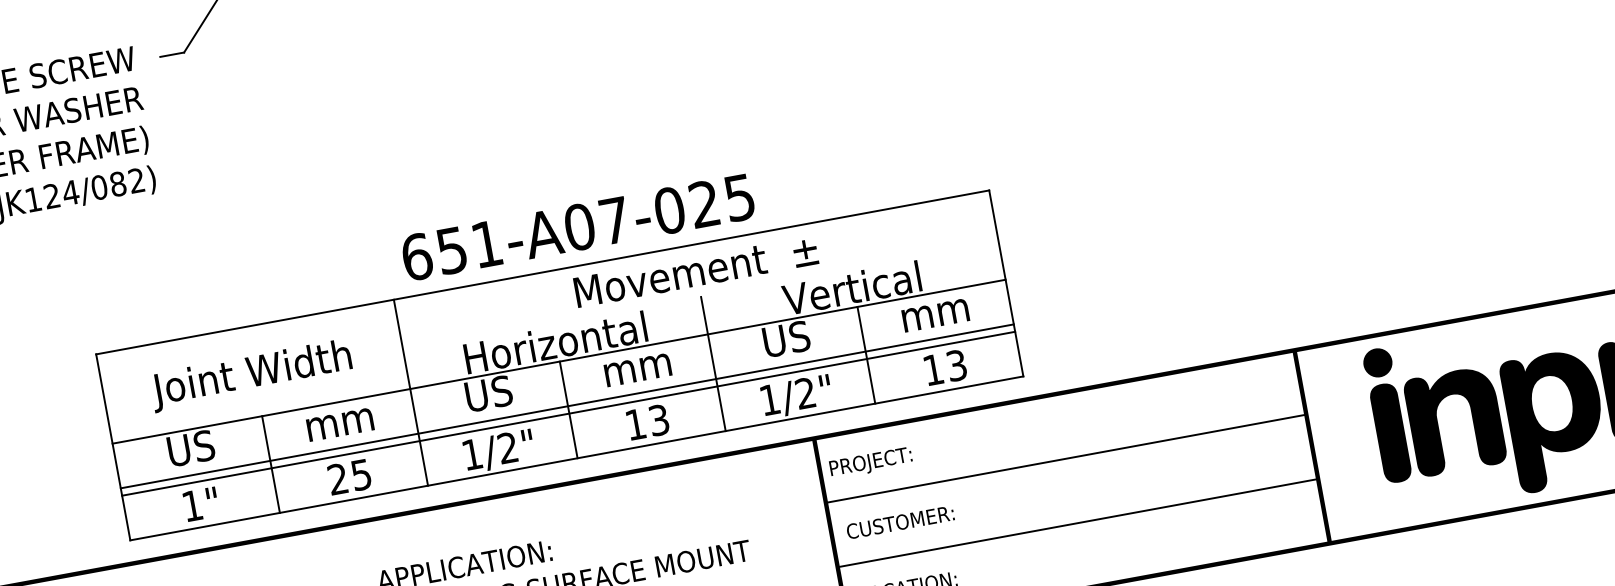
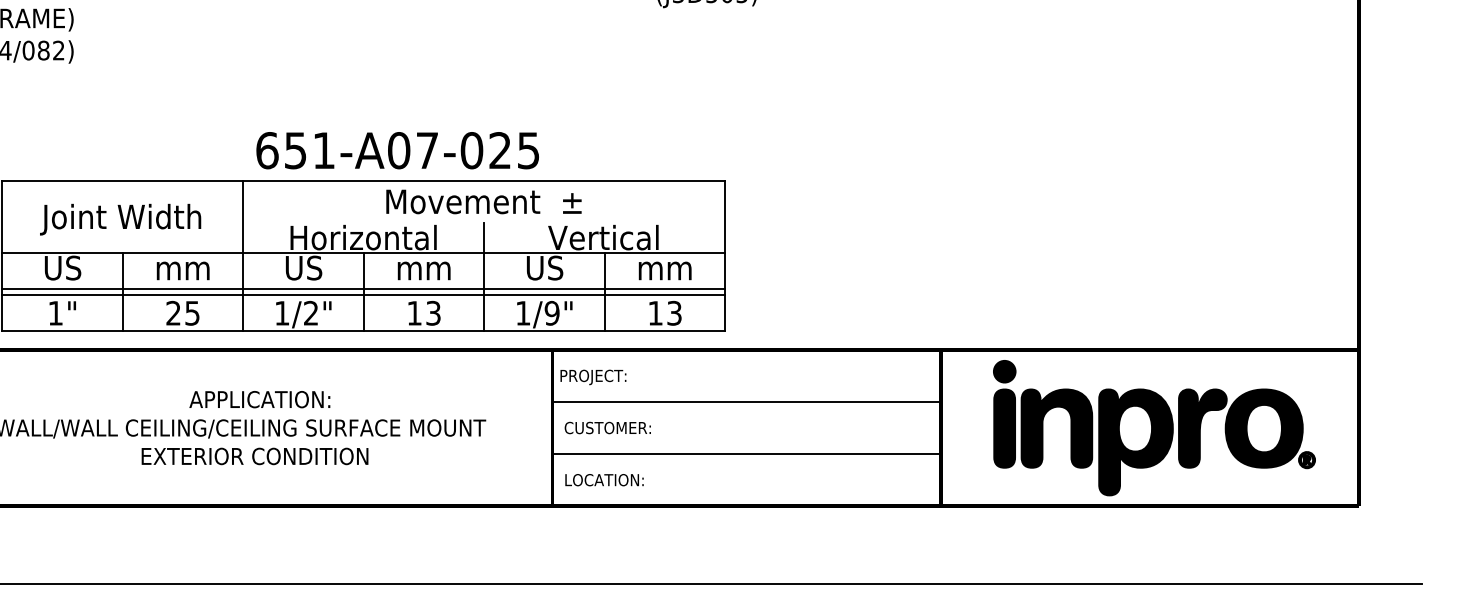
text: (804, 393) -> (551, 313), 1/2" -> 1/9"

